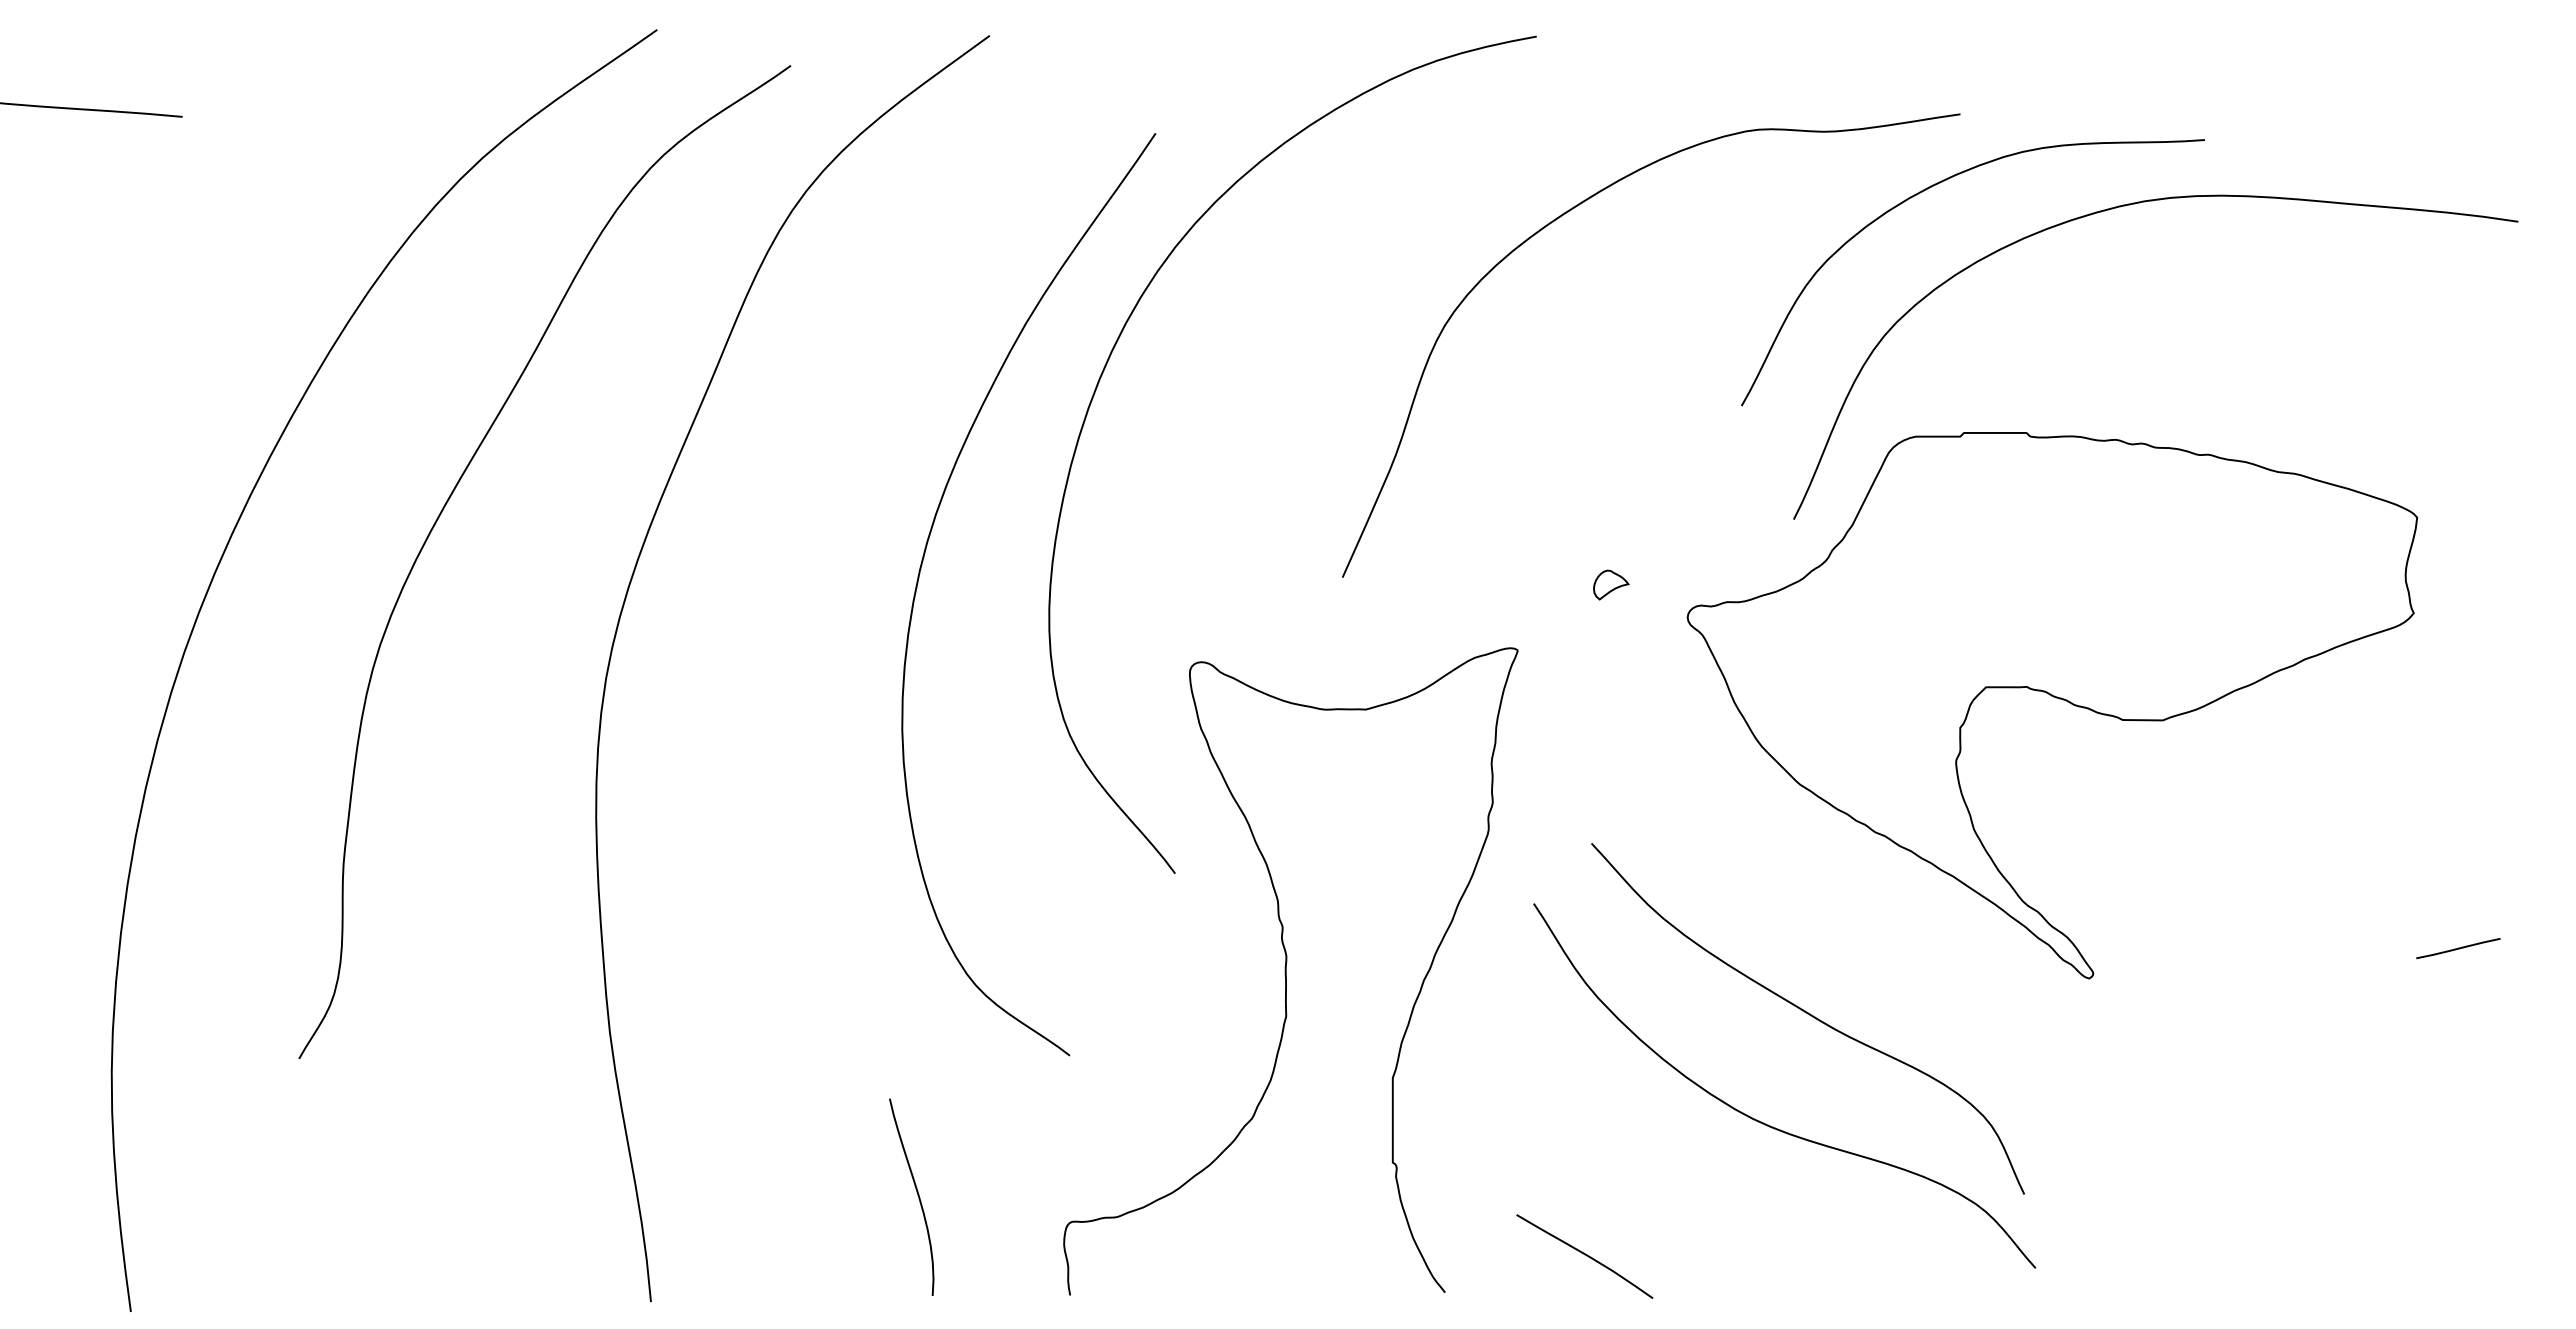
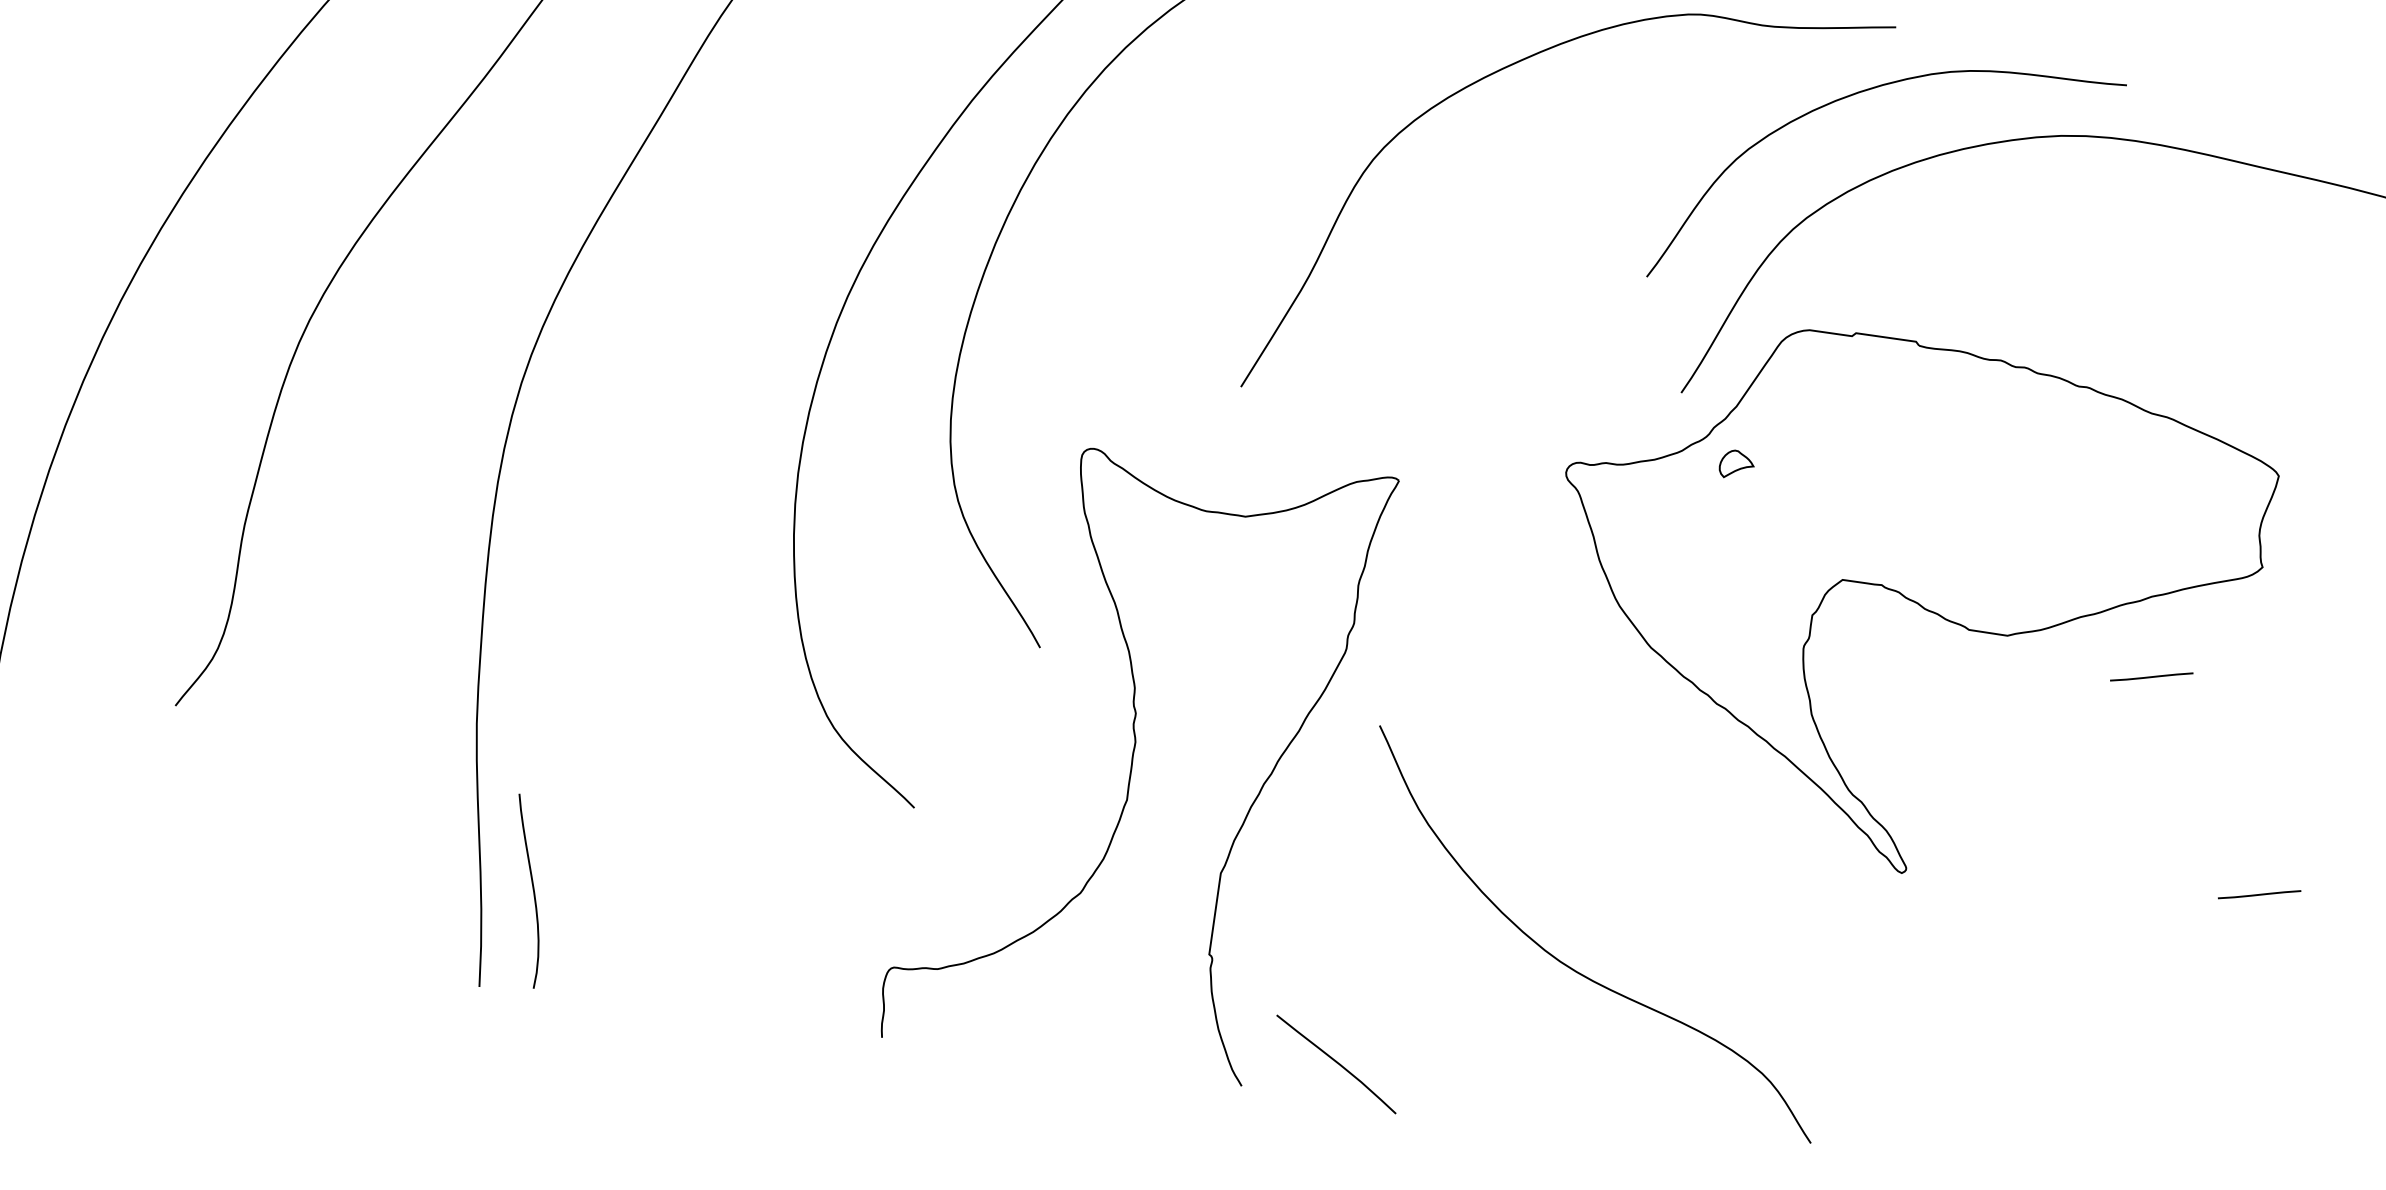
part: (1611, 584) -> (1737, 464), moved
line: (2316, 741) -> (2151, 676), added
curve: (1809, 1015) -> (1628, 870), removed
curve: (917, 1195) -> (532, 890), moved
curve: (1585, 1255) -> (1337, 1063), moved

